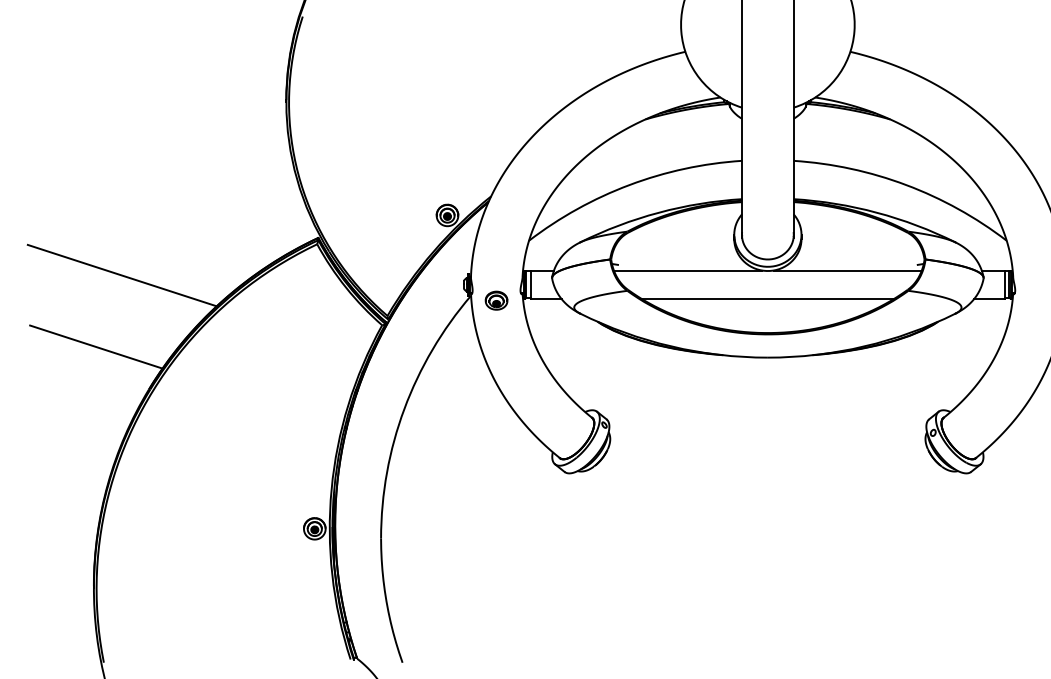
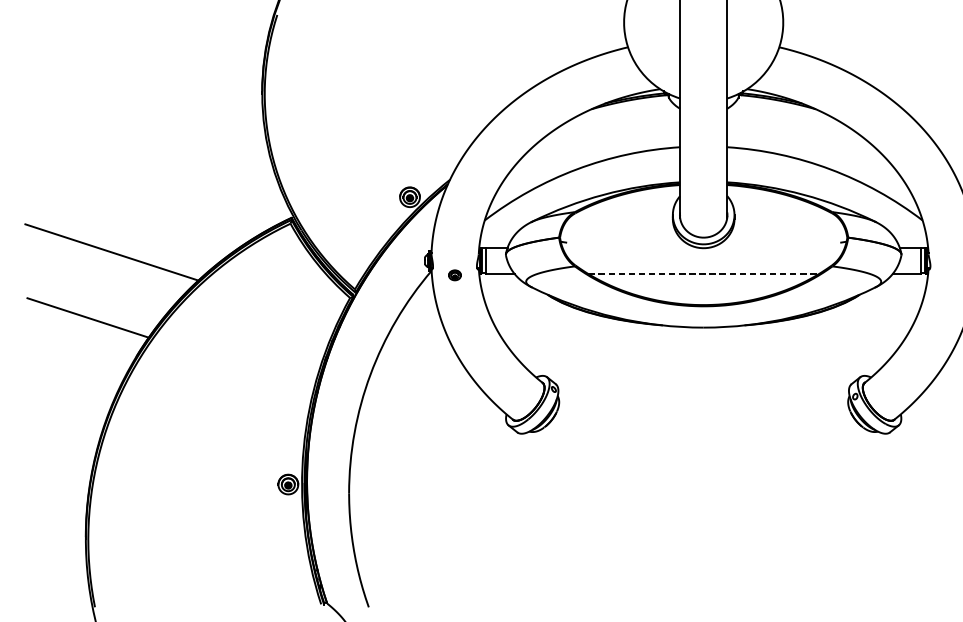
line: (687, 270) -> (630, 247), removed
line: (847, 270) -> (776, 247), removed
line: (767, 299) -> (703, 274), solid -> dashed
part: (496, 300) -> (454, 275), size x0.6

